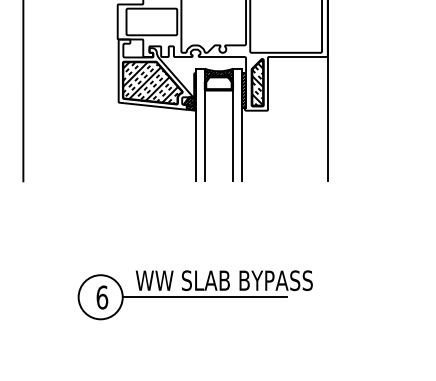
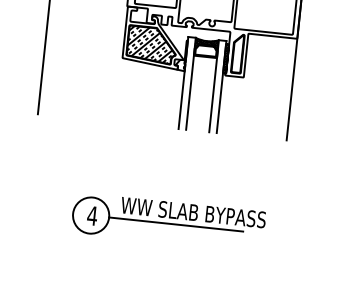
hatch: (257, 82) -> (237, 53), removed
hatch: (189, 91) -> (181, 55), removed
text: (102, 297) -> (92, 215), 6 -> 4

